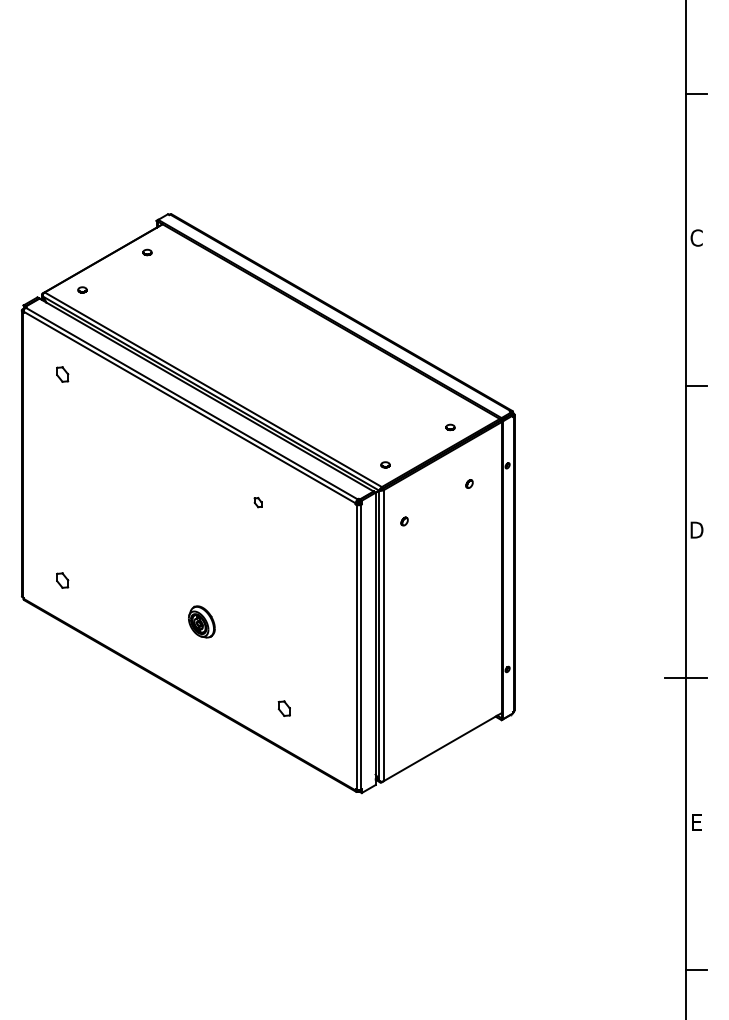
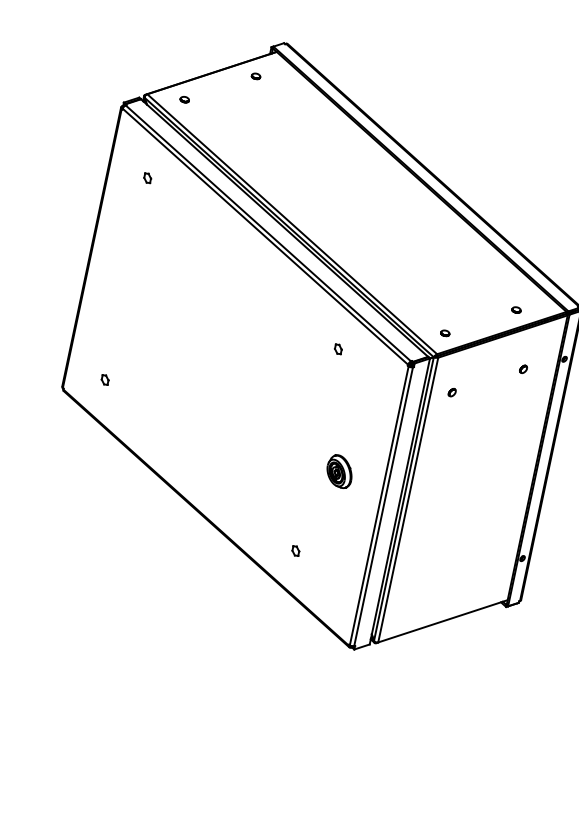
part: (61, 374) -> (146, 178), size x0.62
part: (257, 502) -> (337, 349), moved
part: (61, 580) -> (104, 379), size x0.62
part: (201, 621) -> (339, 471), moved
part: (283, 708) -> (295, 550), size x0.62

